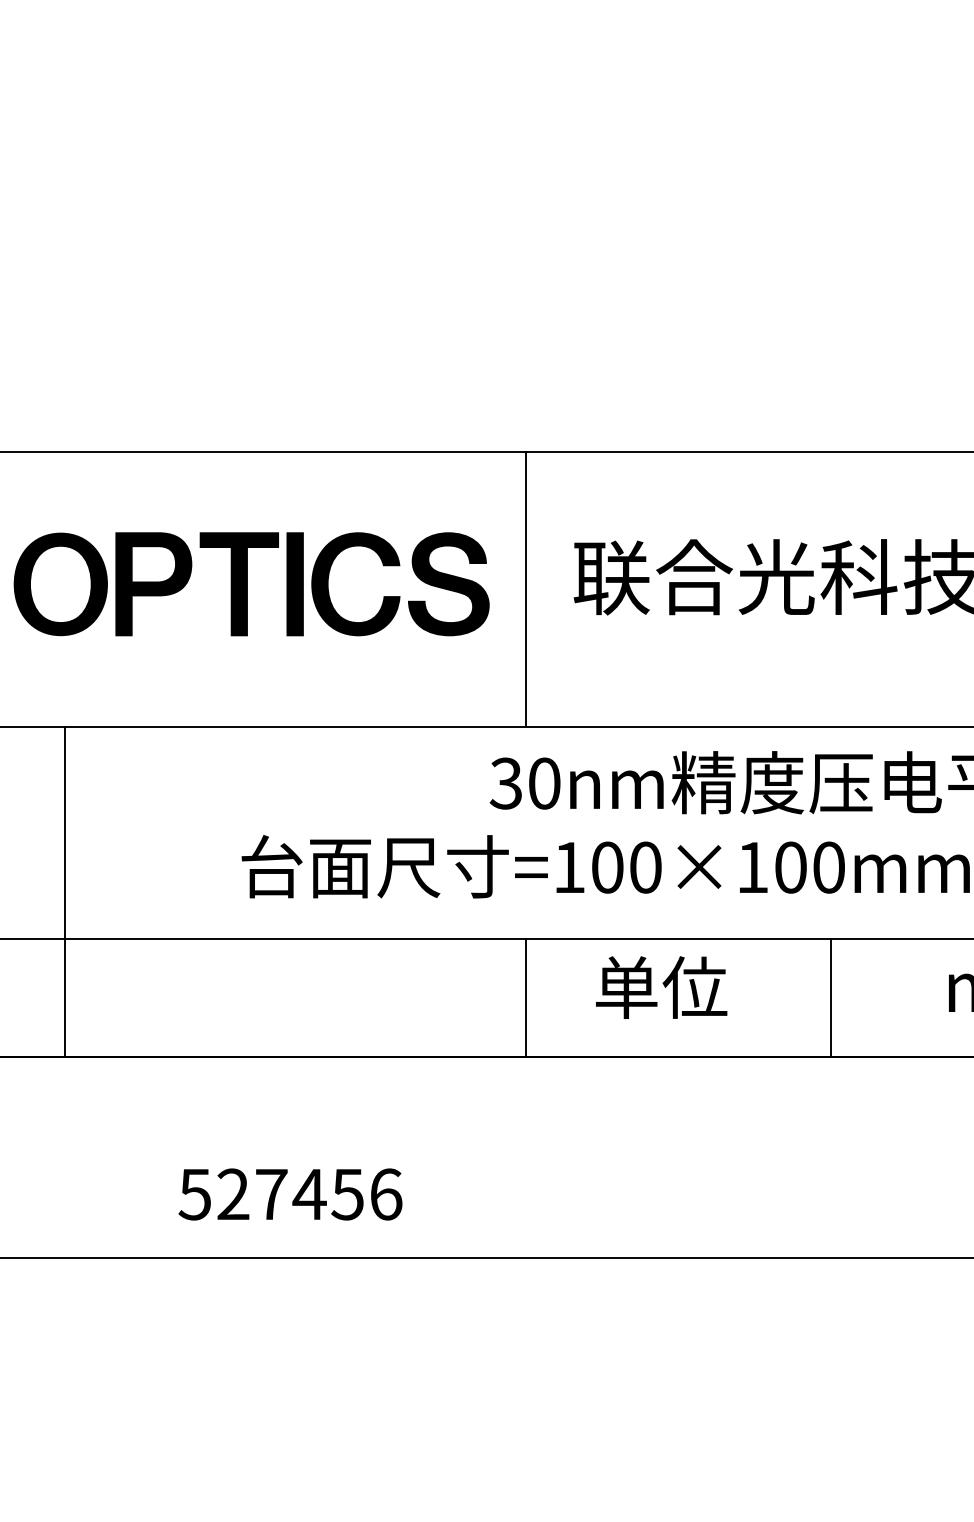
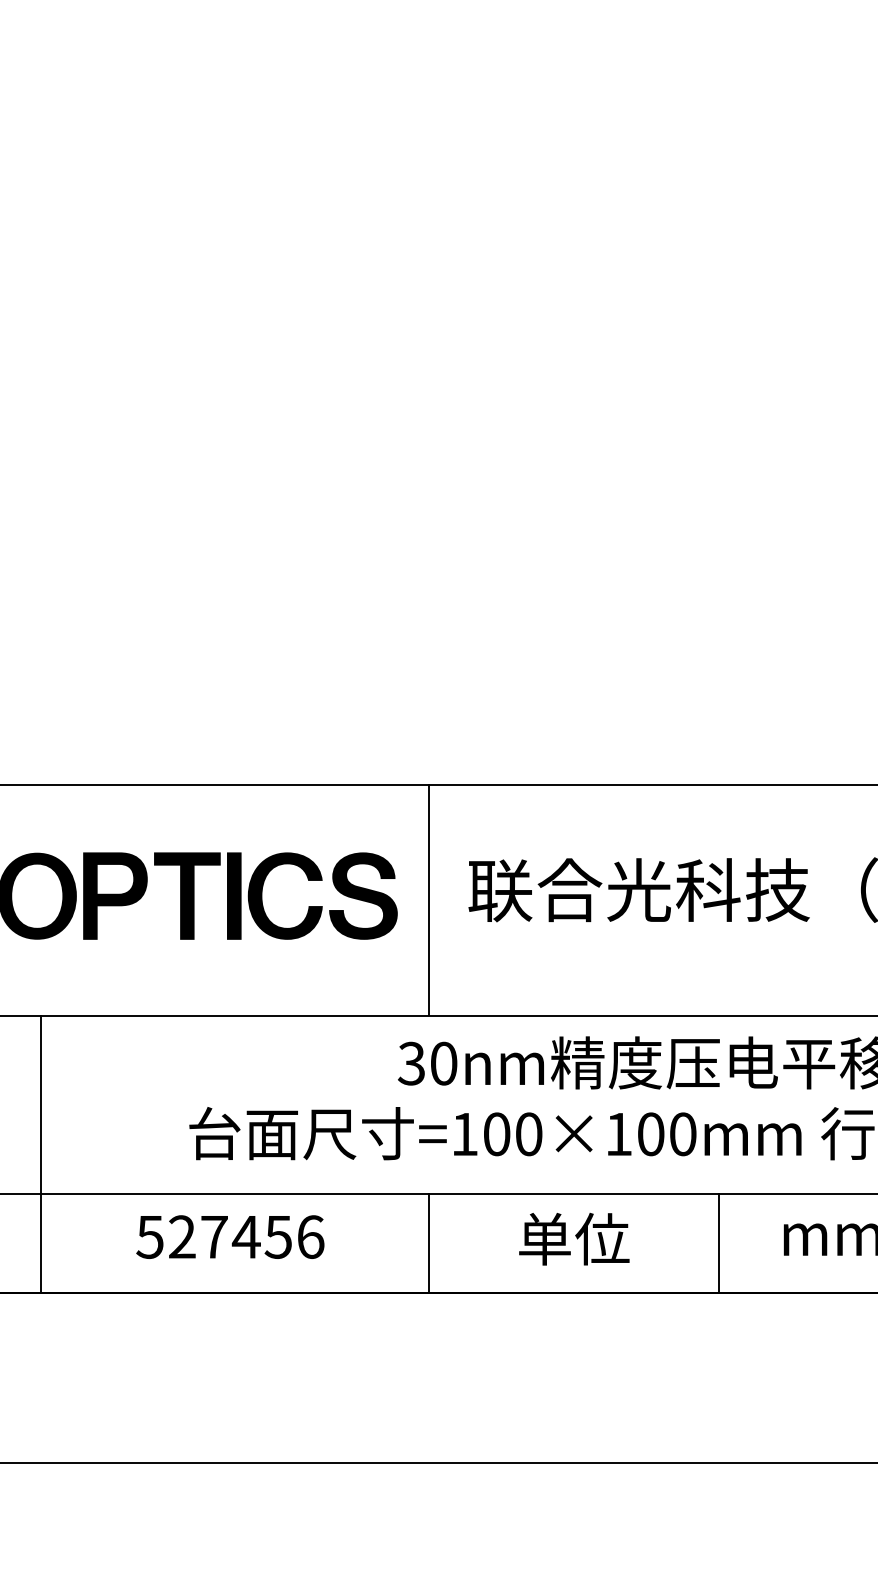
text: (661, 986) -> (574, 1238), moved
line: (830, 997) -> (718, 1243), moved
text: (290, 1193) -> (230, 1236), moved

